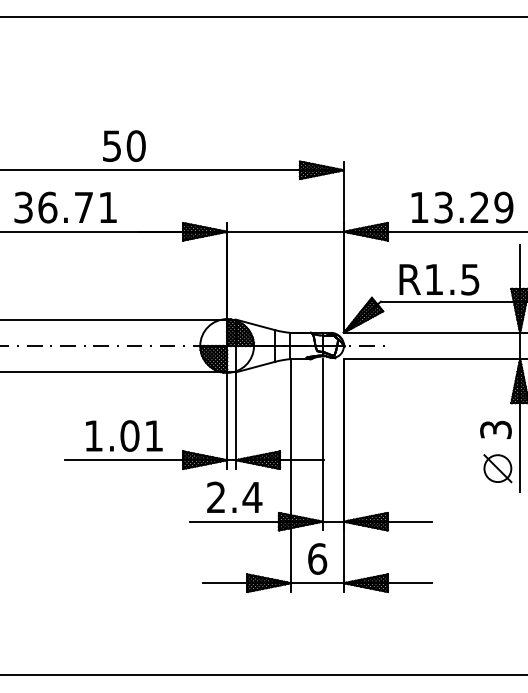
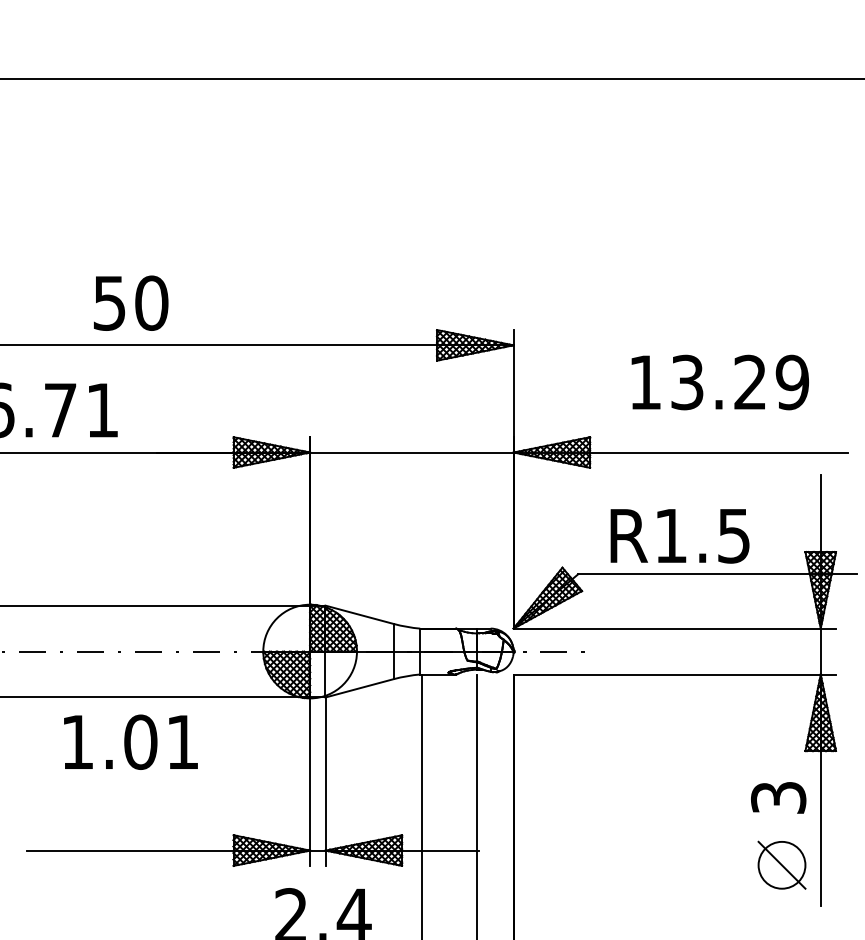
text: (462, 207) -> (720, 382), moved
text: (124, 435) -> (131, 741), moved

